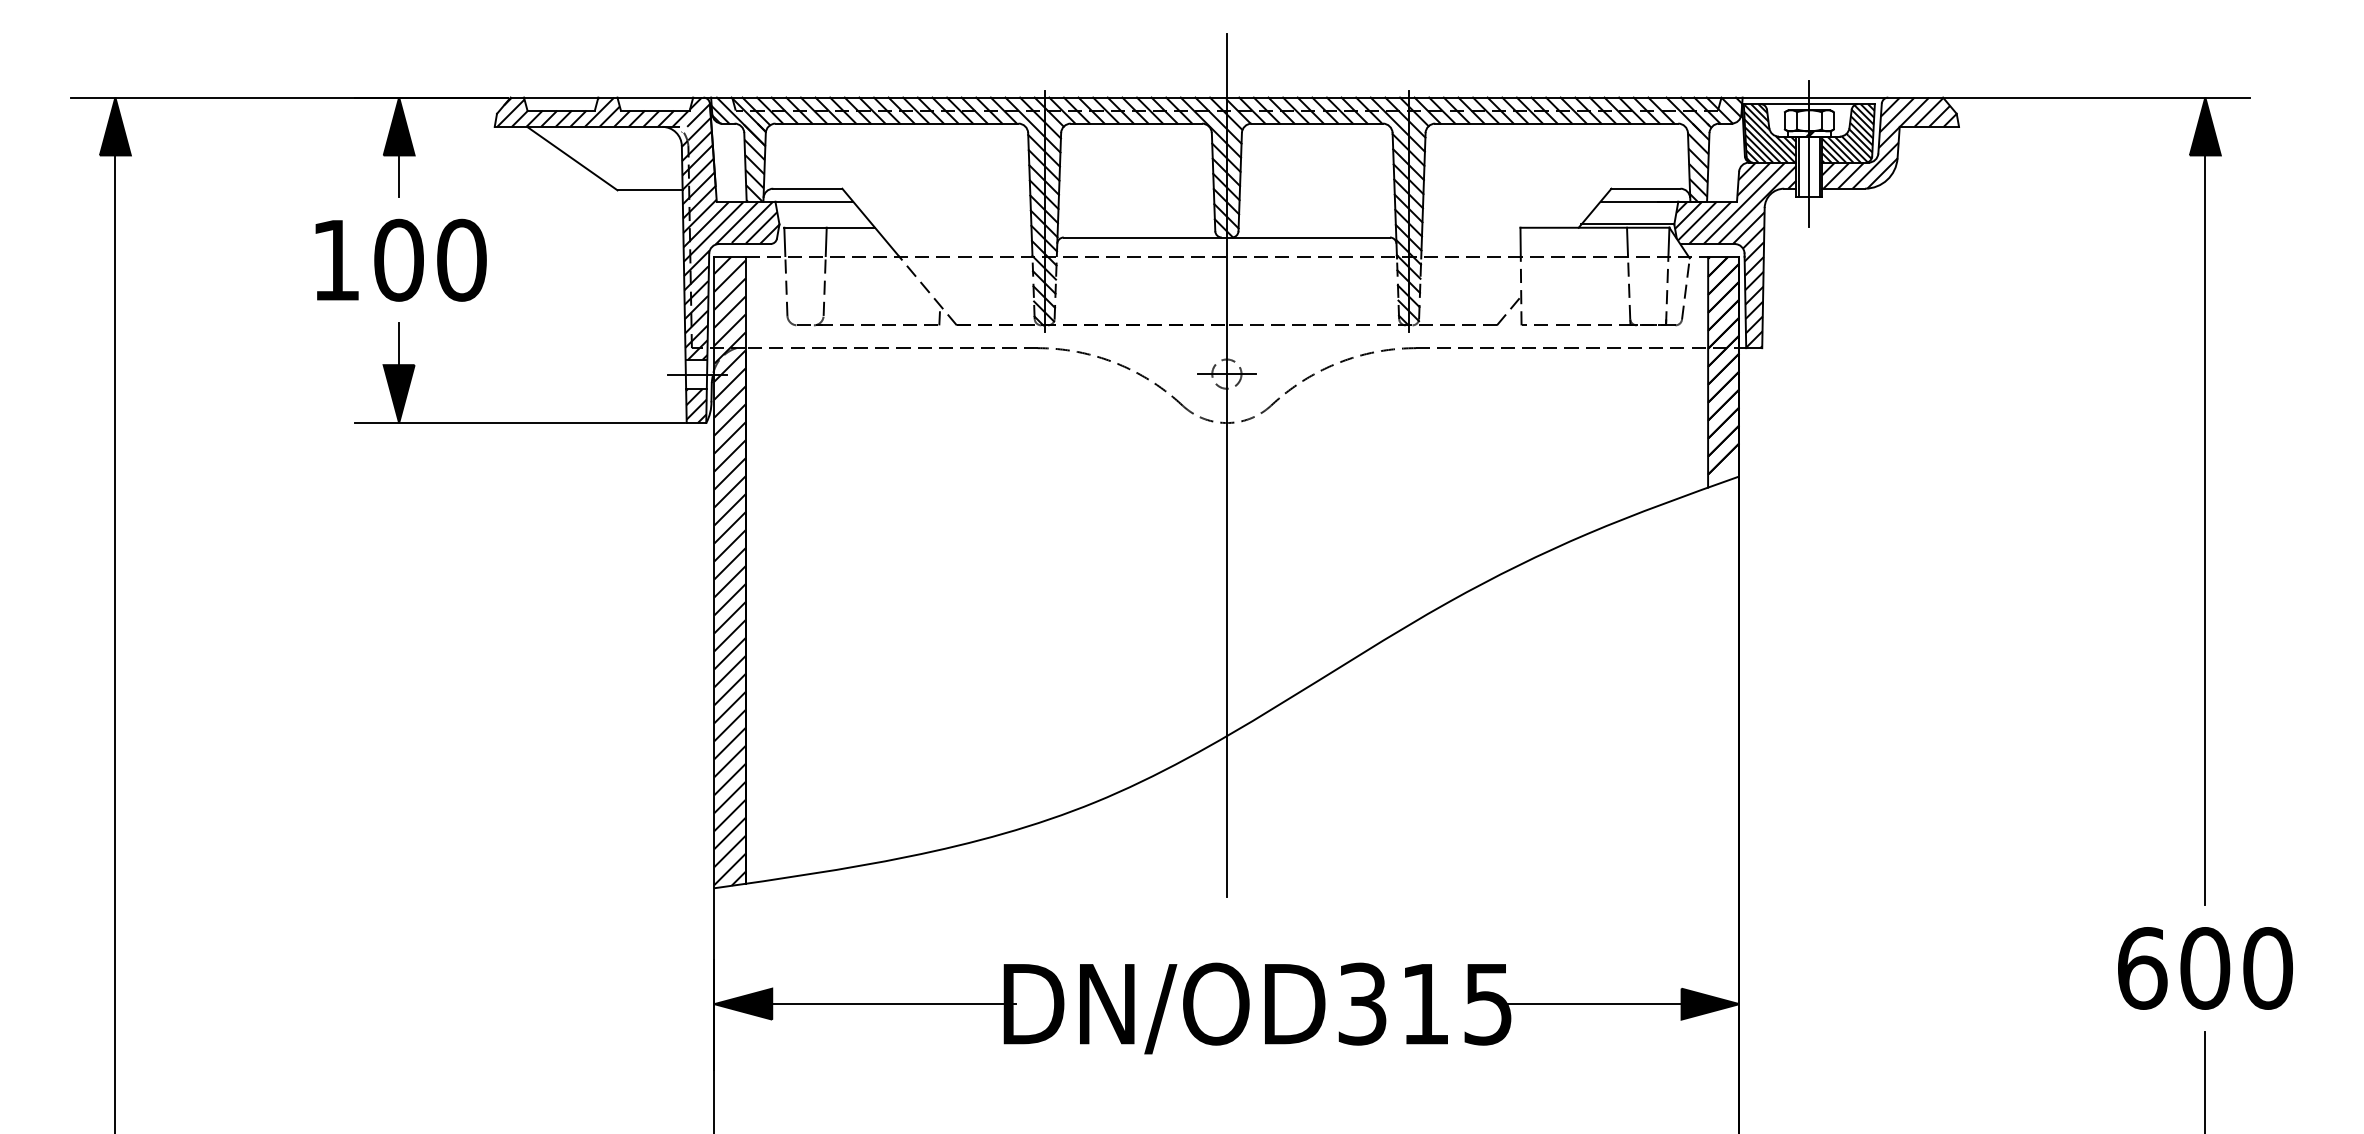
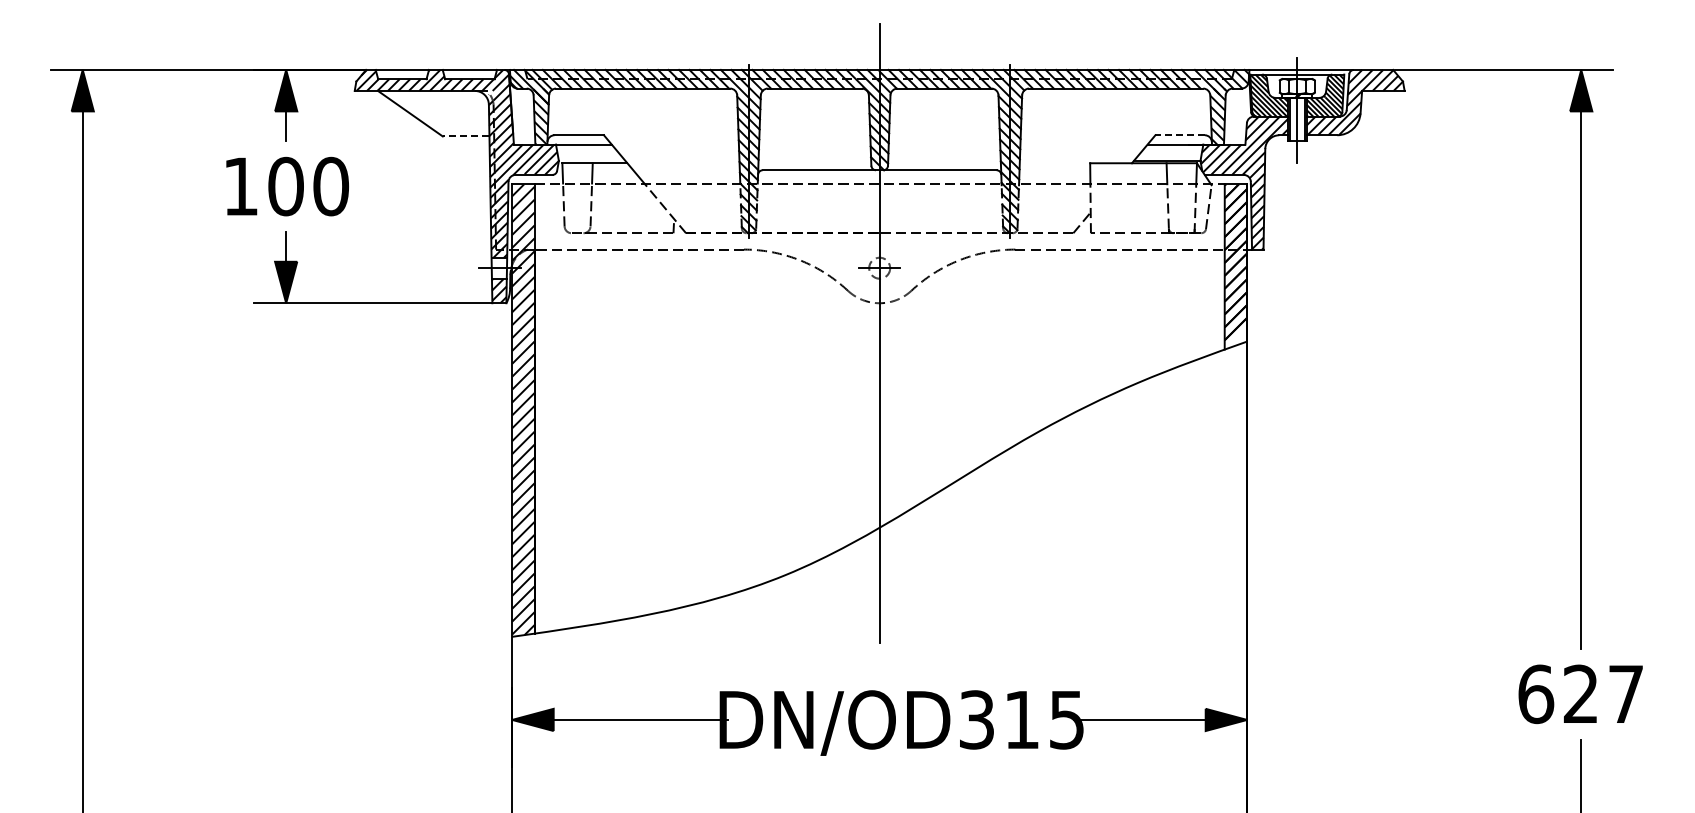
line: (1646, 189) -> (1180, 135), solid -> dashed
line: (649, 190) -> (465, 136), solid -> dashed
text: (2236, 968) -> (1603, 694), 600 -> 627

